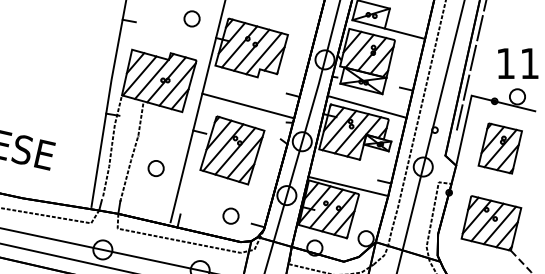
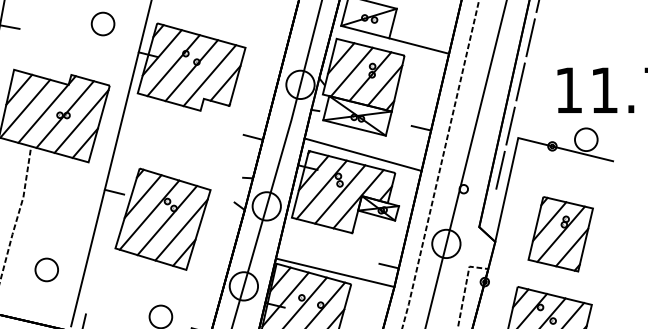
line: (248, 105) -> (186, 152), removed
part: (499, 148) -> (559, 234), moved
part: (155, 168) -> (45, 269), moved

